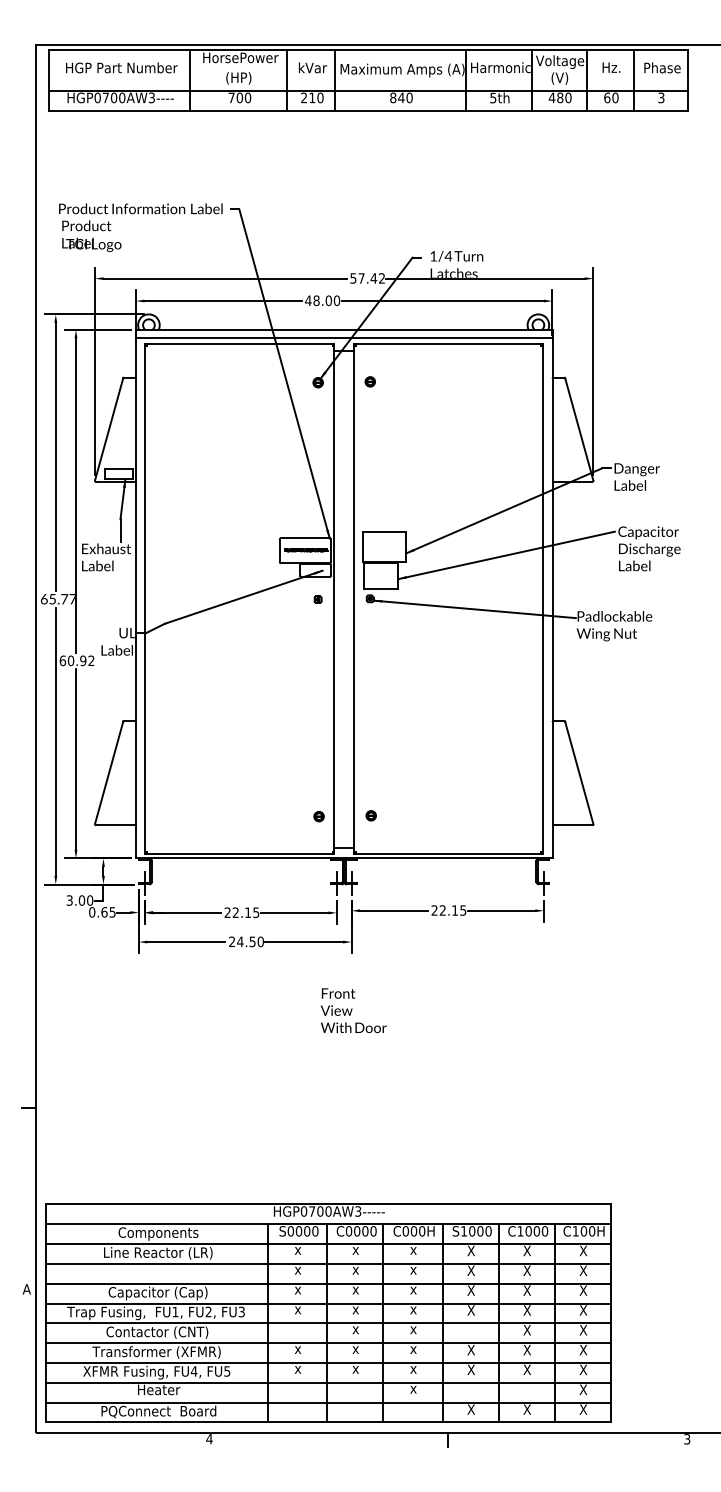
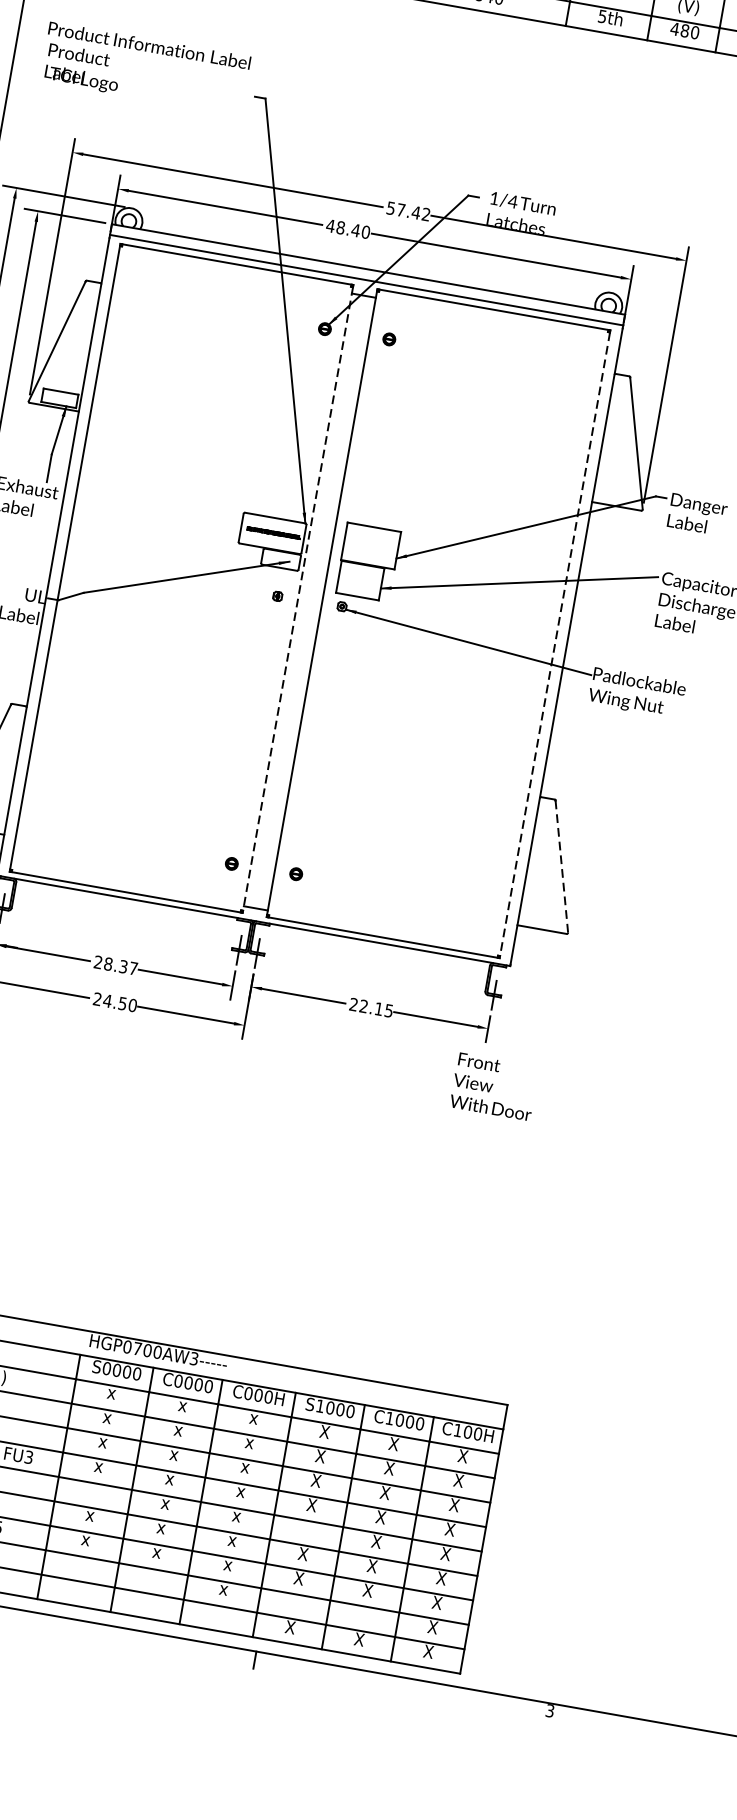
text: (140, 227) -> (145, 68), moved
text: (328, 300) -> (355, 230), 48.00 -> 48.40
line: (334, 599) -> (297, 599), solid -> dashed
line: (543, 599) -> (555, 645), solid -> dashed
line: (579, 772) -> (562, 866), solid -> dashed
text: (245, 912) -> (120, 966), 22.15 -> 28.37
text: (353, 1010) -> (494, 1086), moved

